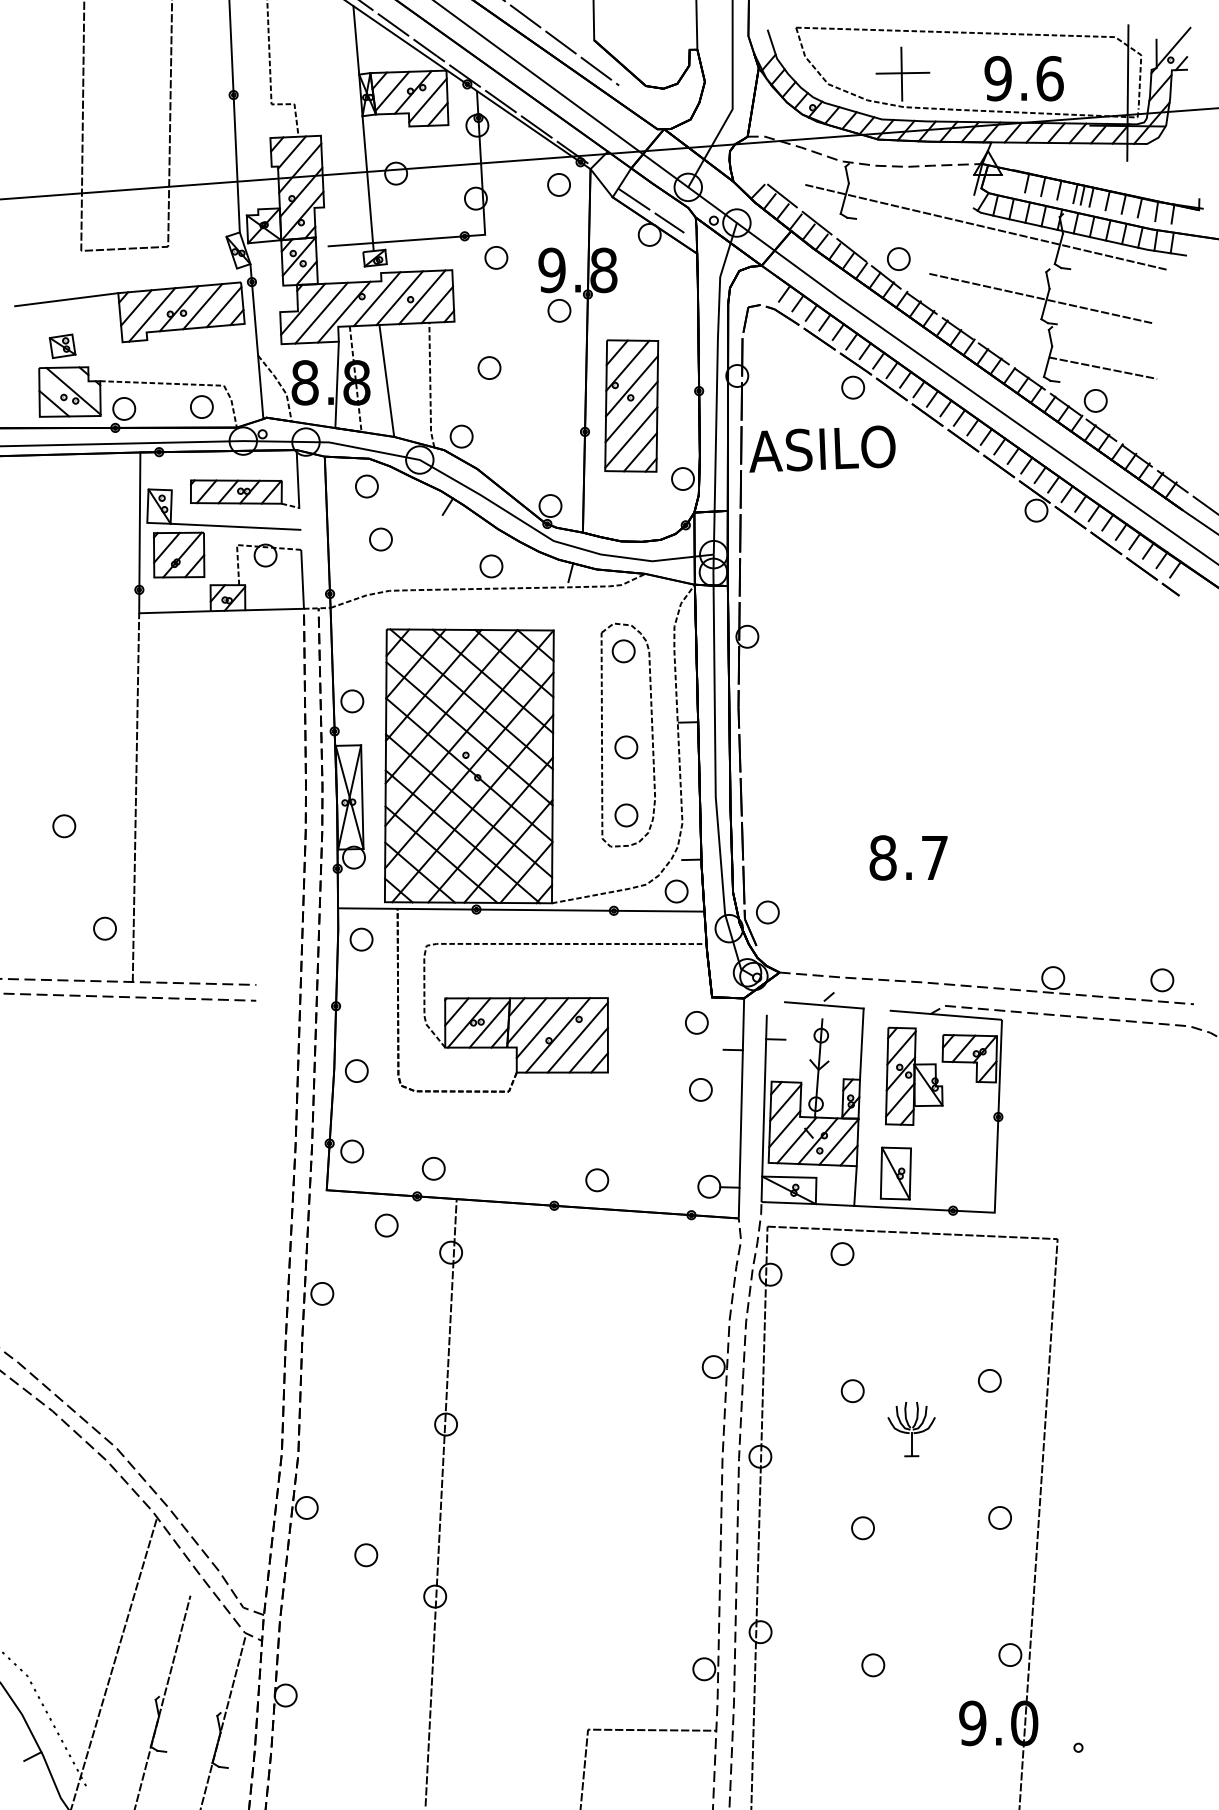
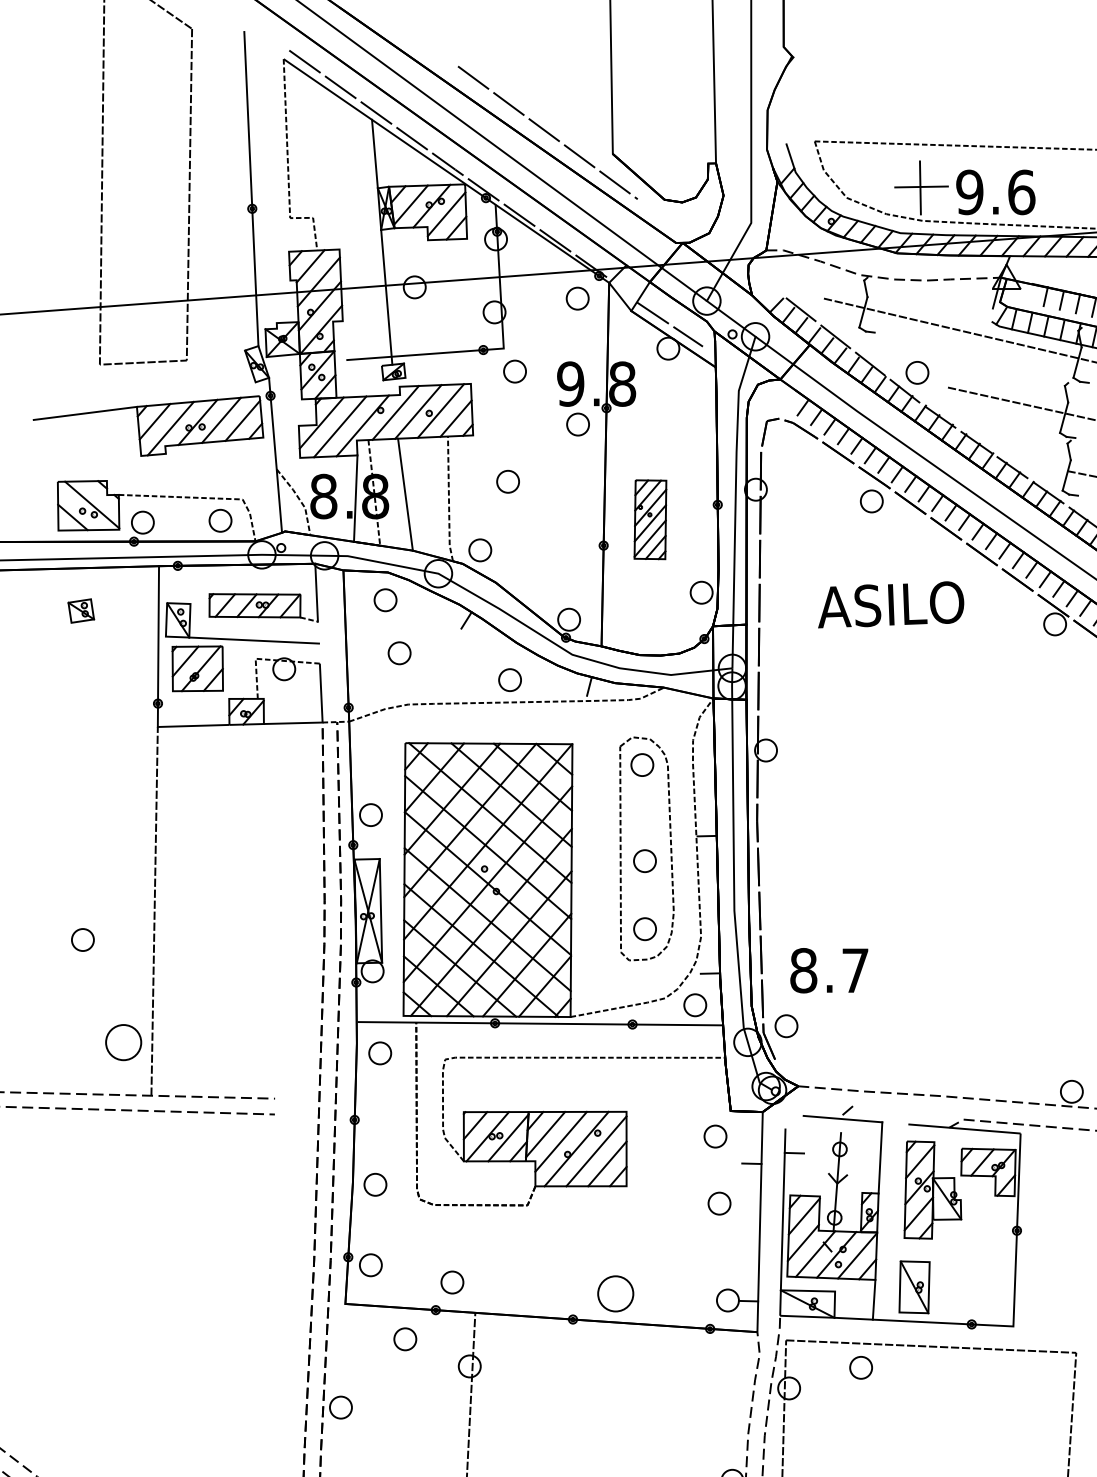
text: (1023, 78) -> (995, 192), moved
part: (62, 345) -> (81, 610), moved
part: (631, 405) -> (650, 519), size x0.6
text: (822, 448) -> (891, 604), moved
text: (908, 857) -> (829, 970), moved
part: (104, 928) -> (123, 1042), size x1.6
part: (597, 1180) -> (616, 1294), size x1.6

